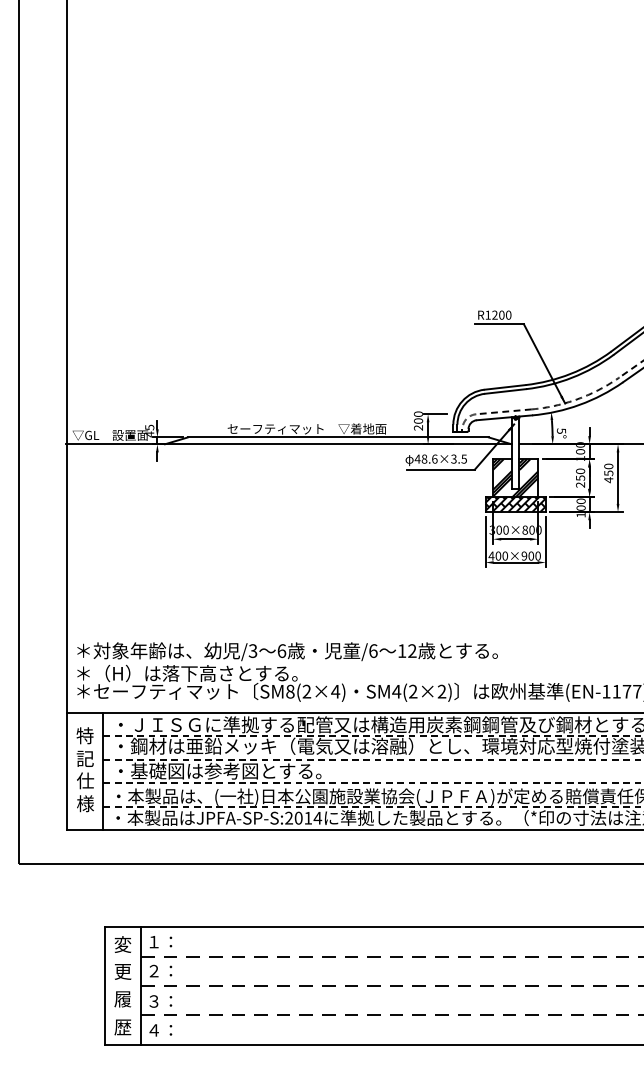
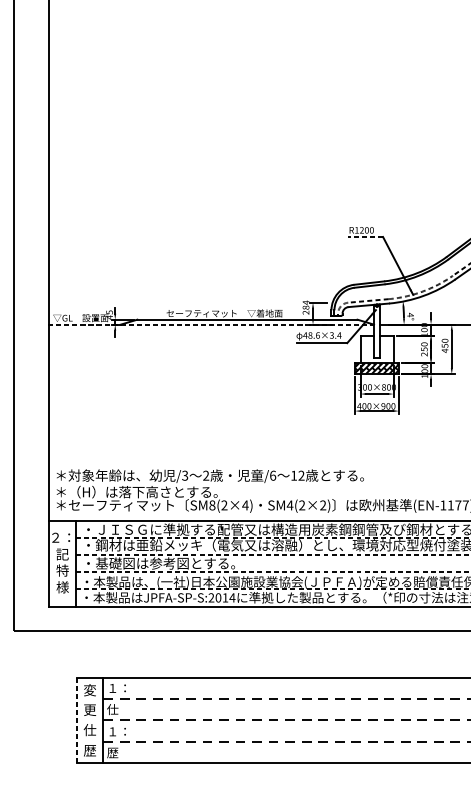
line: (499, 324) -> (365, 237), solid -> dashed
text: (417, 417) -> (305, 305), 200 -> 284
text: (560, 431) -> (409, 315), 5° -> 4°
line: (288, 444) -> (211, 324), solid -> dashed
text: (464, 458) -> (339, 335), 48.6×3.5 -> 48.6×3.4
hatch: (515, 478) -> (376, 349), removed
text: (281, 651) -> (205, 476), 6 -> 2
text: (83, 735) -> (61, 537), 特 -> ２：
text: (85, 780) -> (62, 570), 仕 -> 特
text: (159, 970) -> (116, 709), ２： -> 仕
line: (104, 985) -> (76, 720), solid -> dashed
text: (122, 998) -> (89, 729), 履 -> 仕
text: (153, 1001) -> (112, 731), ３： -> １：
text: (159, 1030) -> (116, 753), ４： -> 歴

